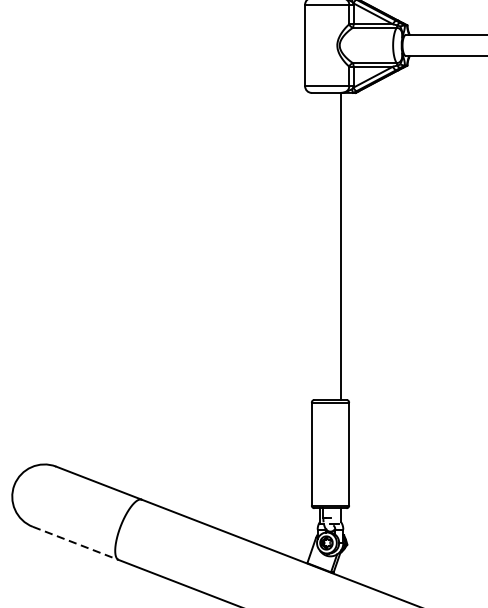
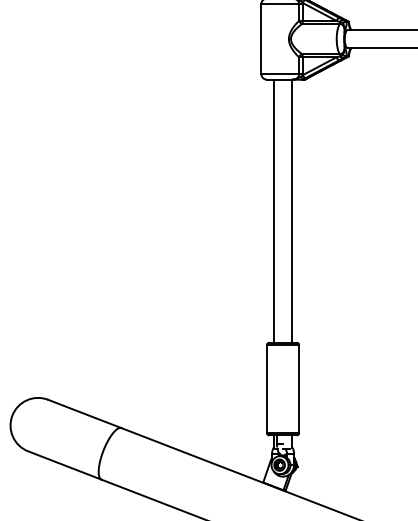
line: (319, 245) -> (273, 210), added
line: (76, 543) -> (65, 465), dashed -> solid

